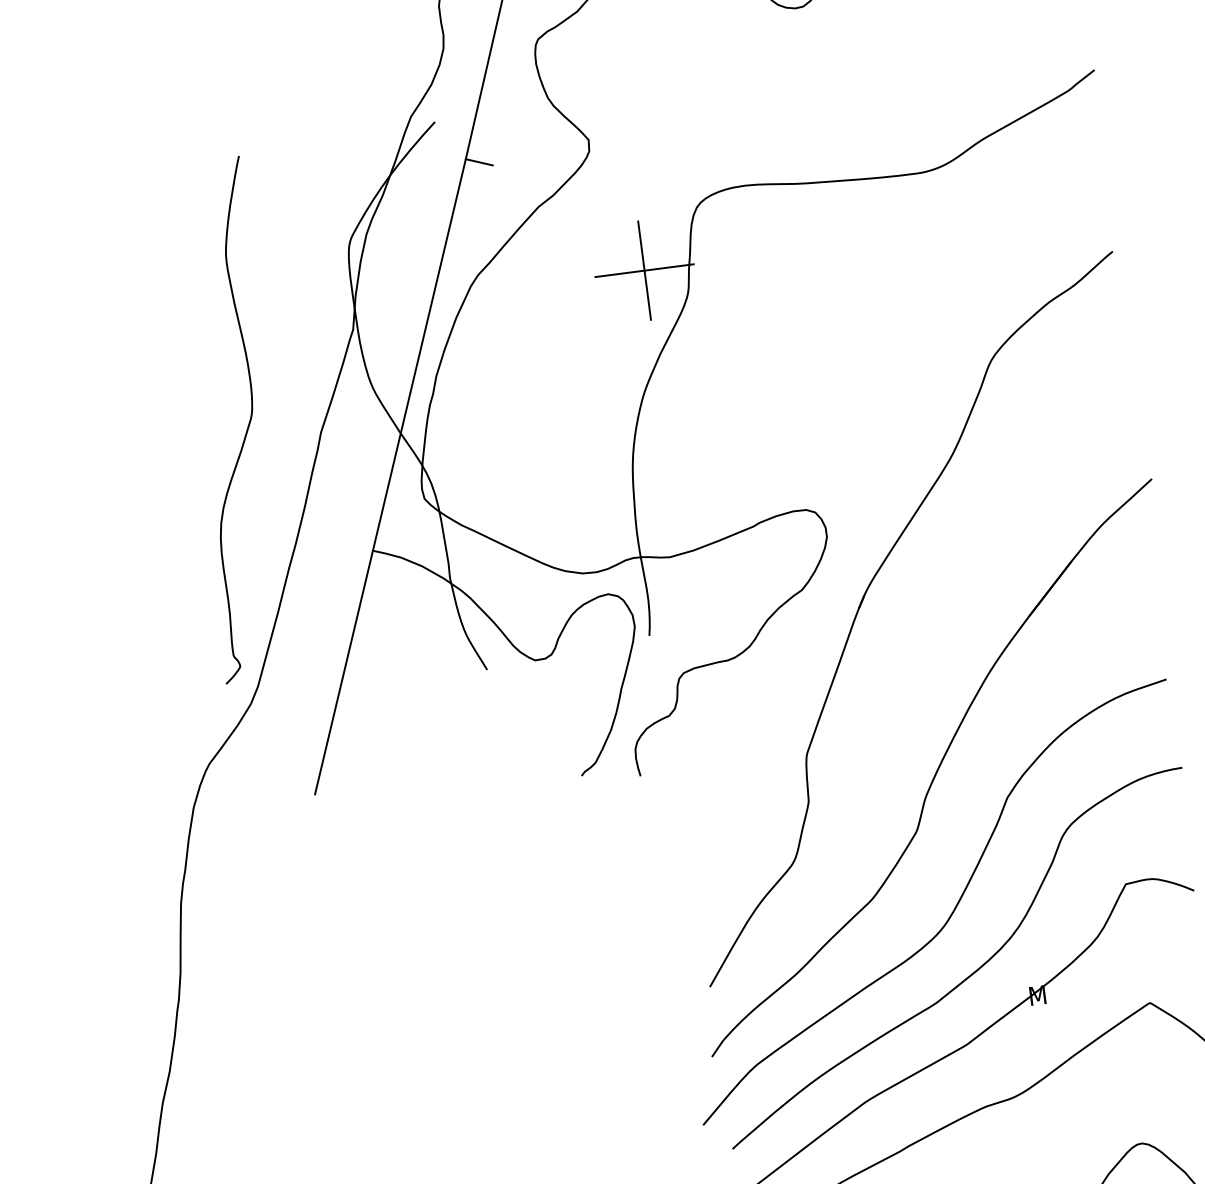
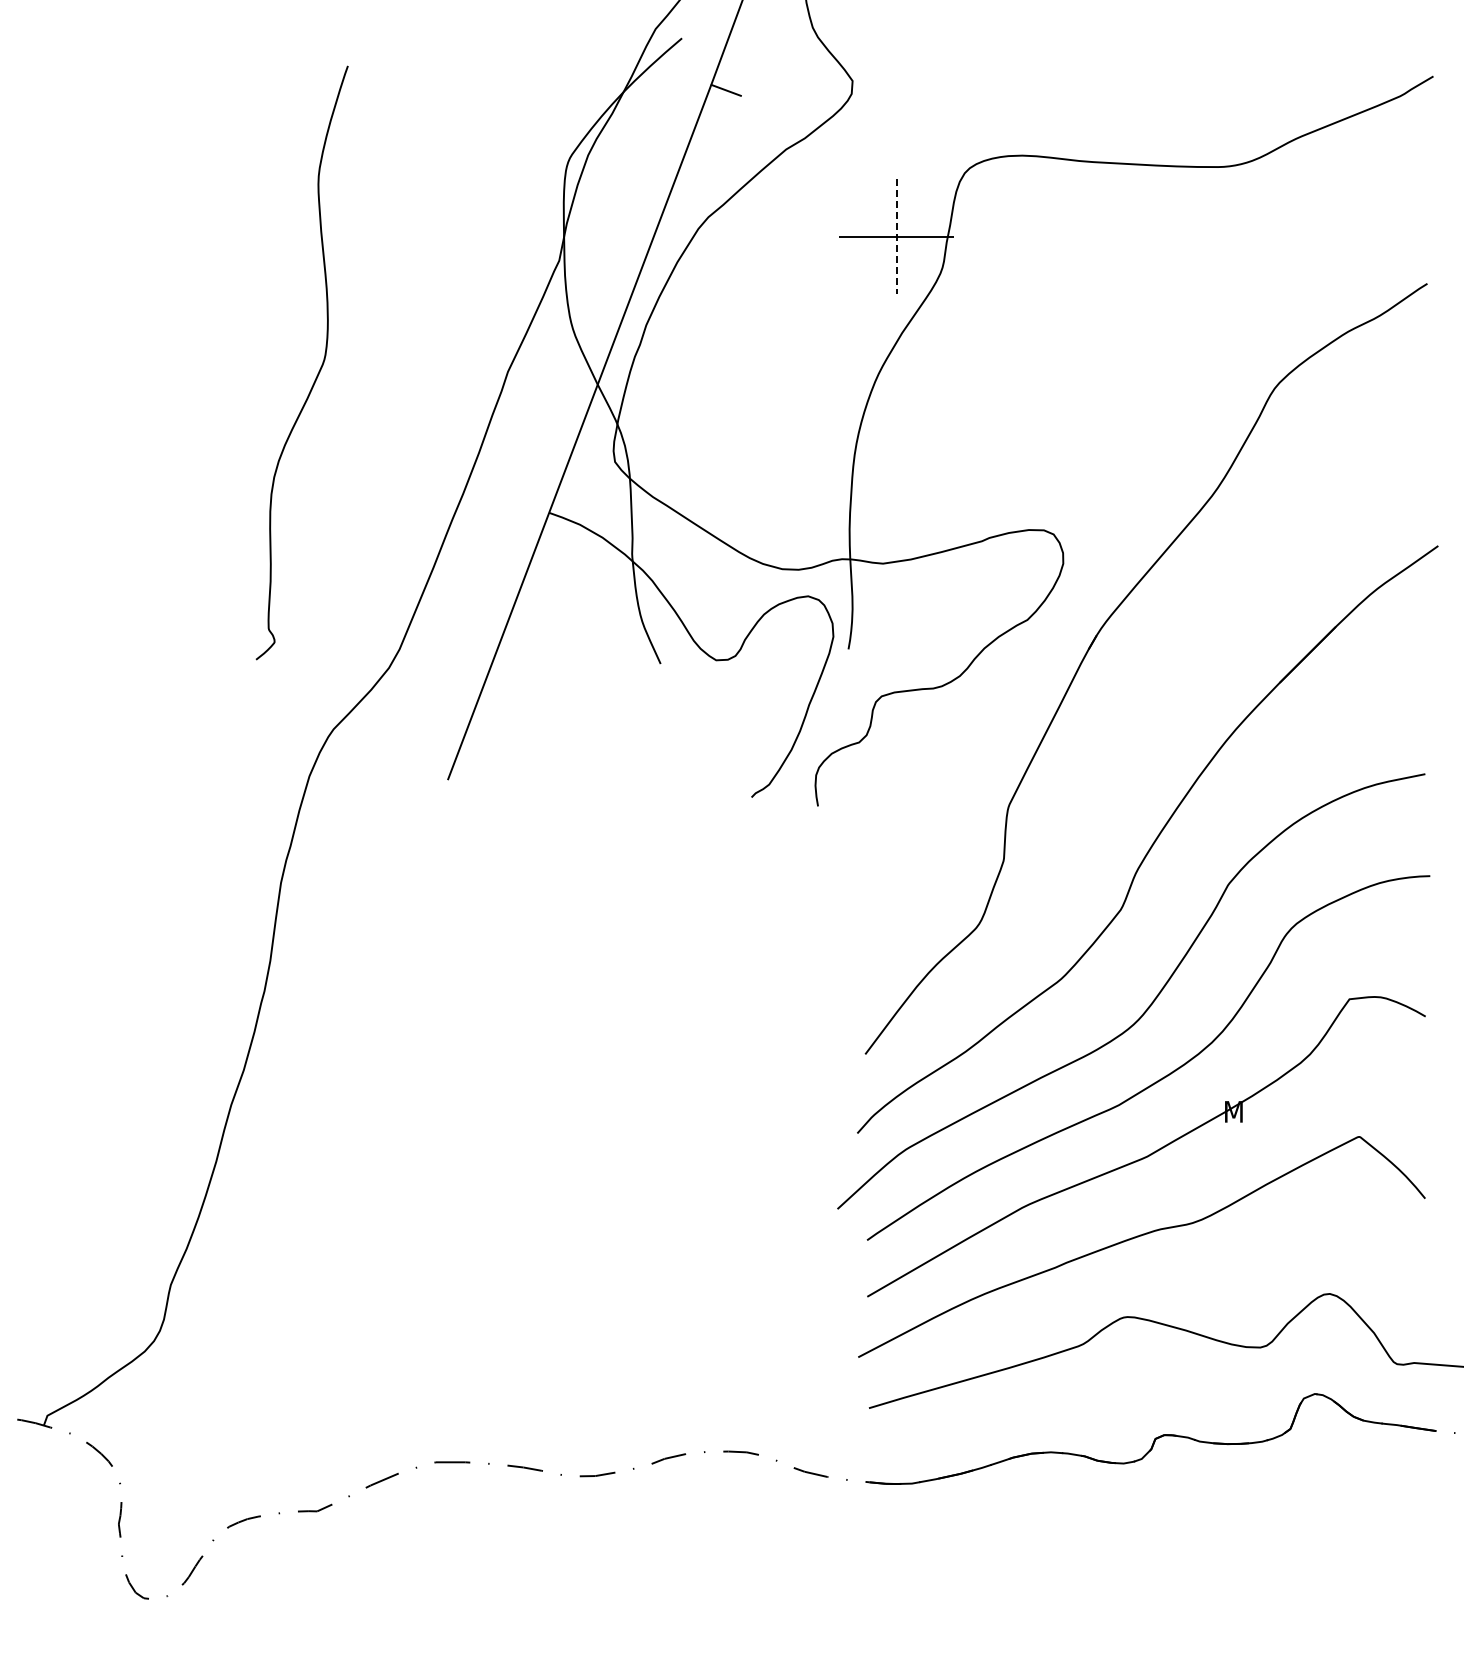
line: (644, 271) -> (896, 237), solid -> dashed
curve: (247, 425) -> (318, 371), moved

